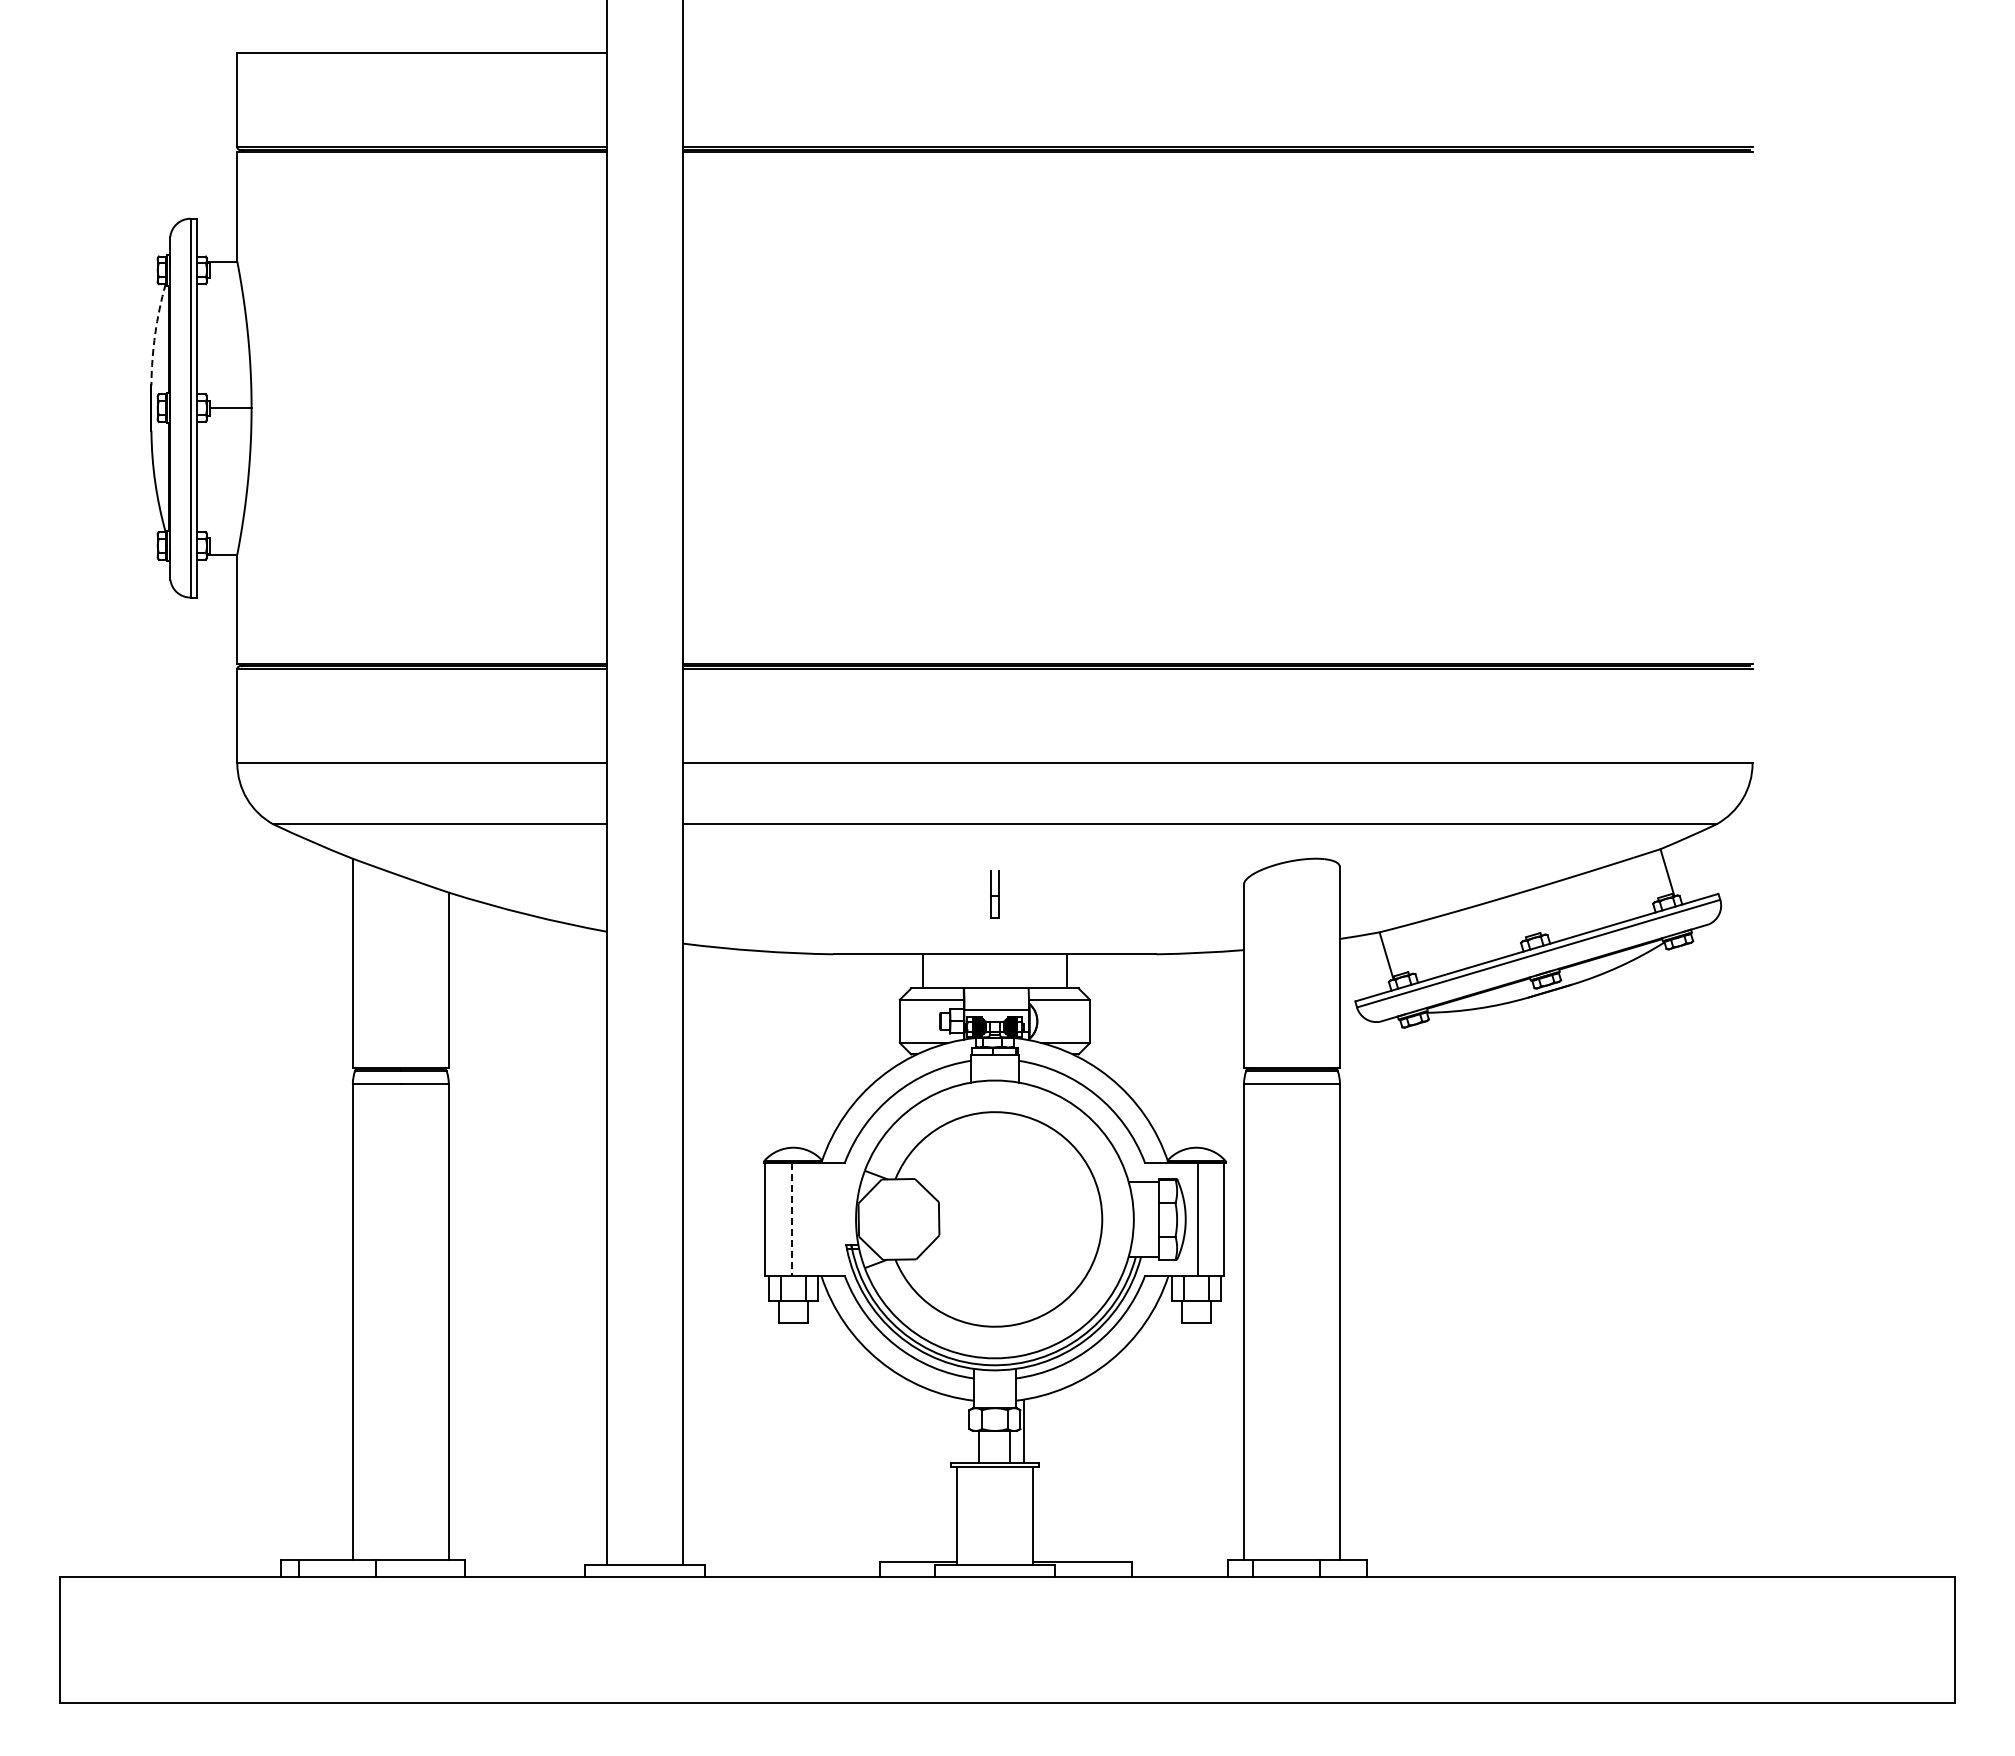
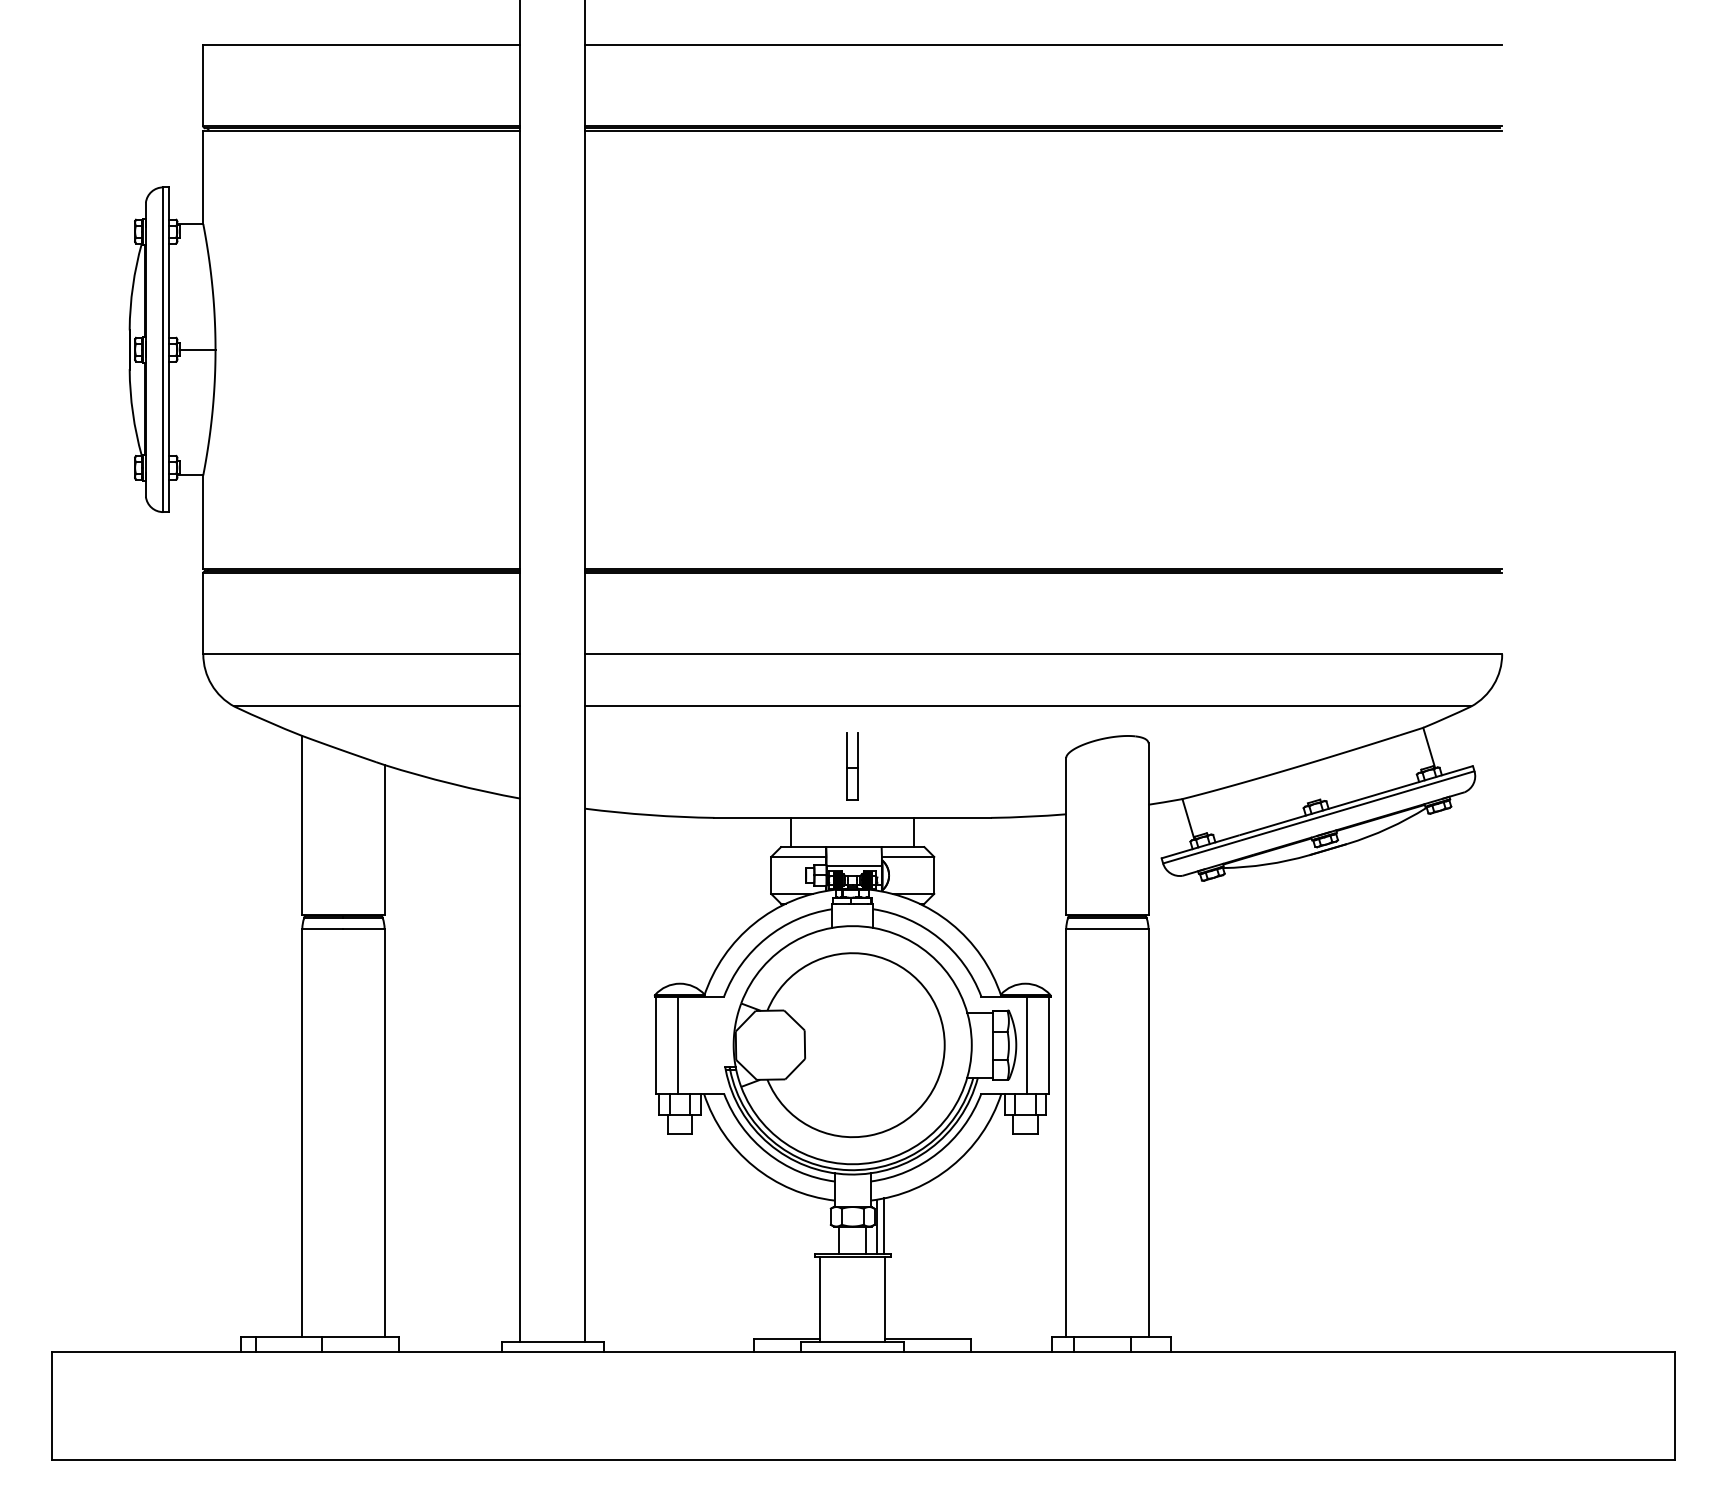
line: (1217, 52) -> (1043, 44), added
arc: (155, 334) -> (133, 286), dashed -> solid
part: (994, 894) -> (852, 766), size x1.67
line: (791, 1219) -> (678, 1045), dashed -> solid
line: (1031, 1430) -> (884, 1226), added

